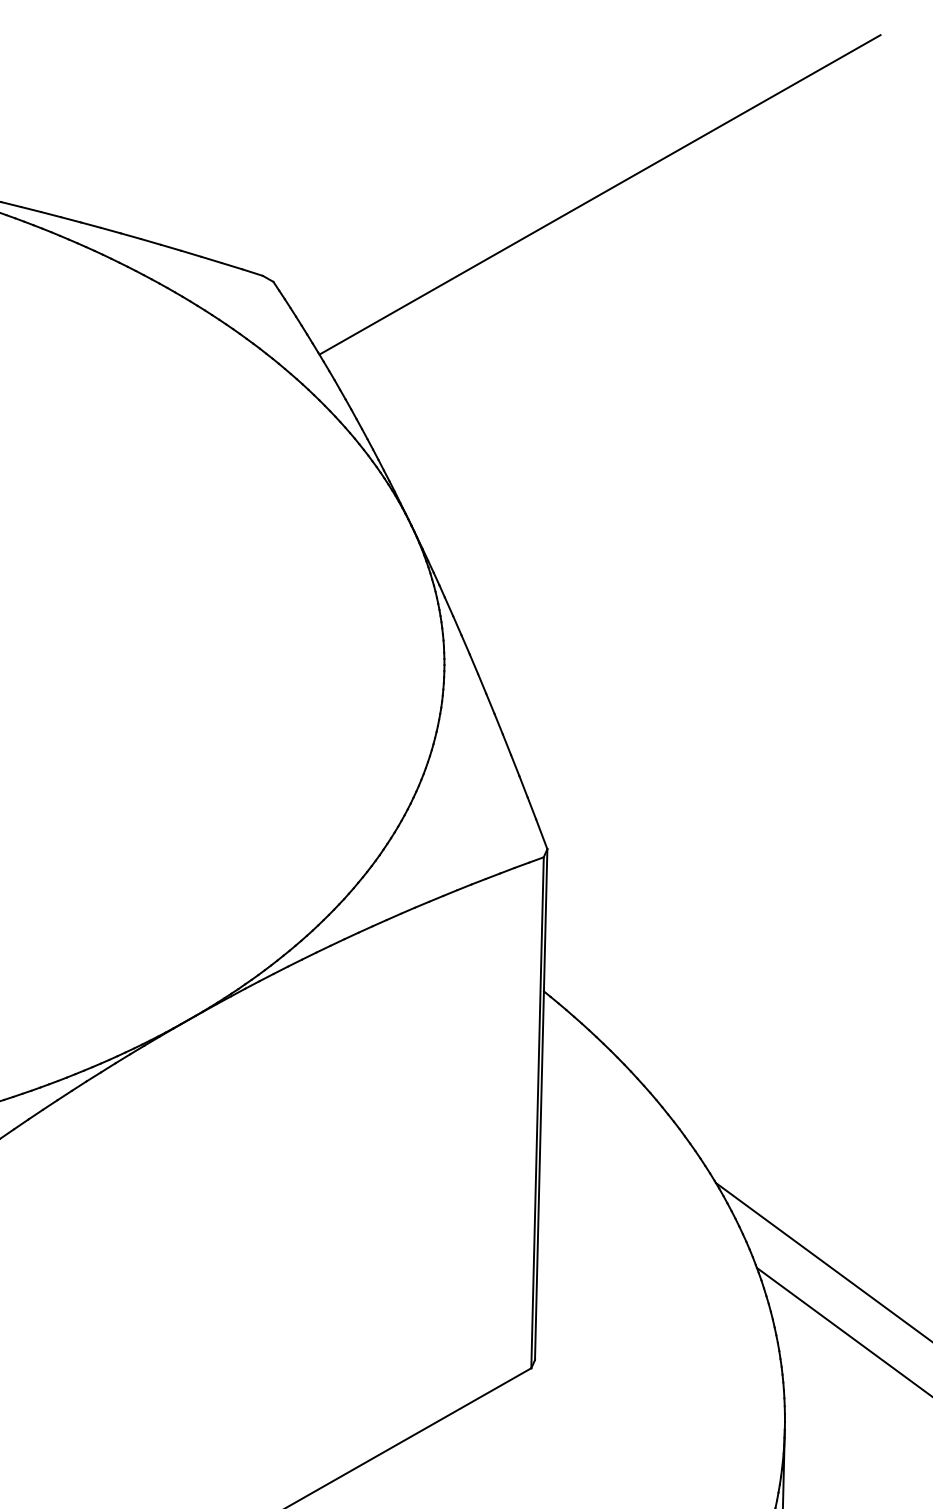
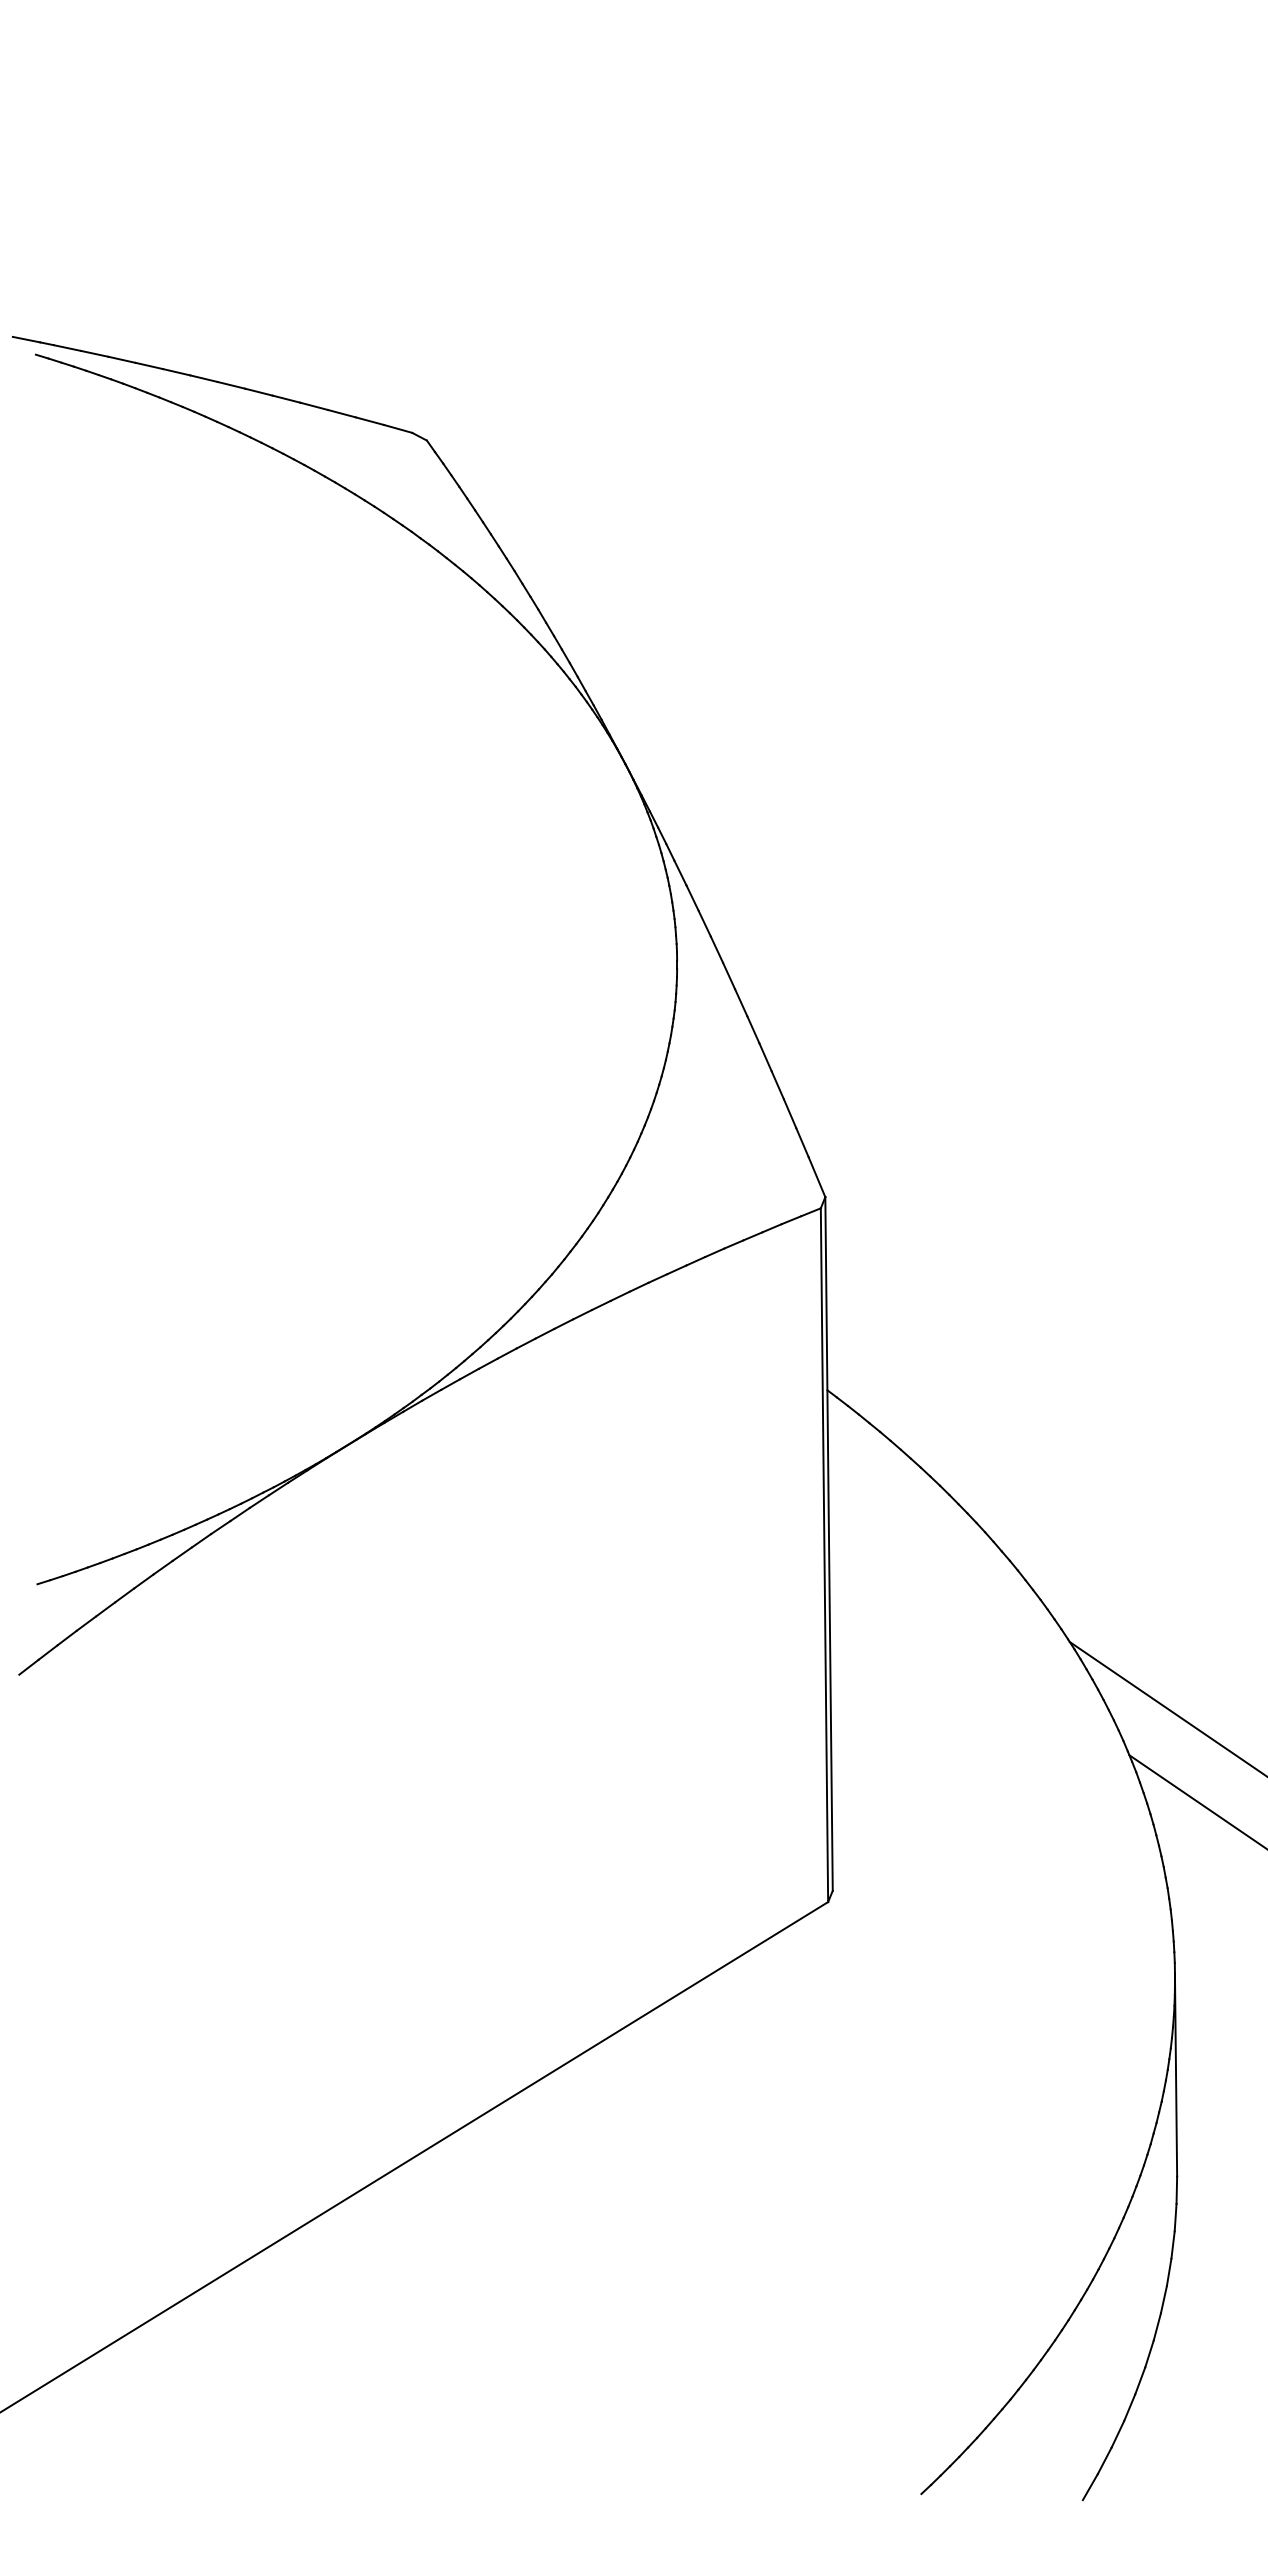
line: (599, 195) -> (865, 307), removed

